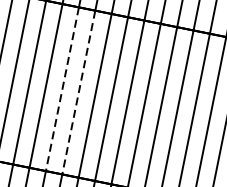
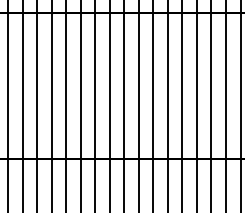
line: (62, 89) -> (95, 86), dashed -> solid
line: (78, 92) -> (109, 86), dashed -> solid

